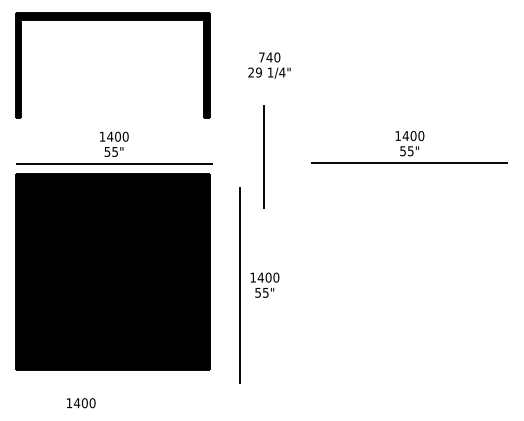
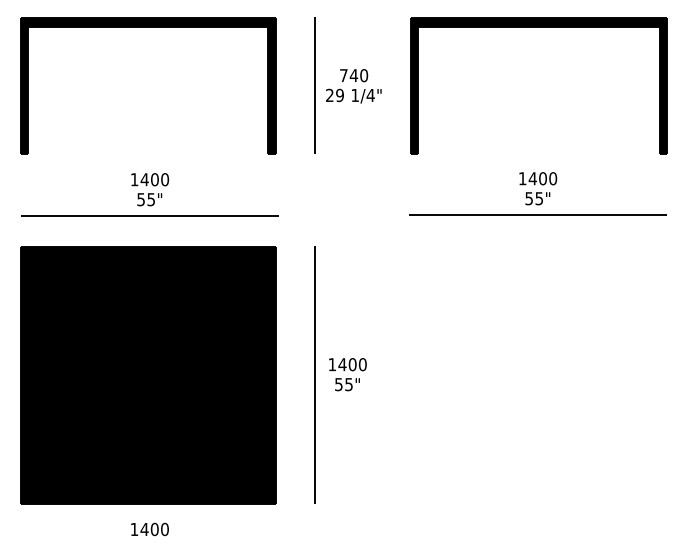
part: (410, 20) -> (538, 27), added
line: (263, 156) -> (314, 84), moved
part: (112, 271) -> (147, 374), moved
text: (81, 403) -> (150, 529), moved

